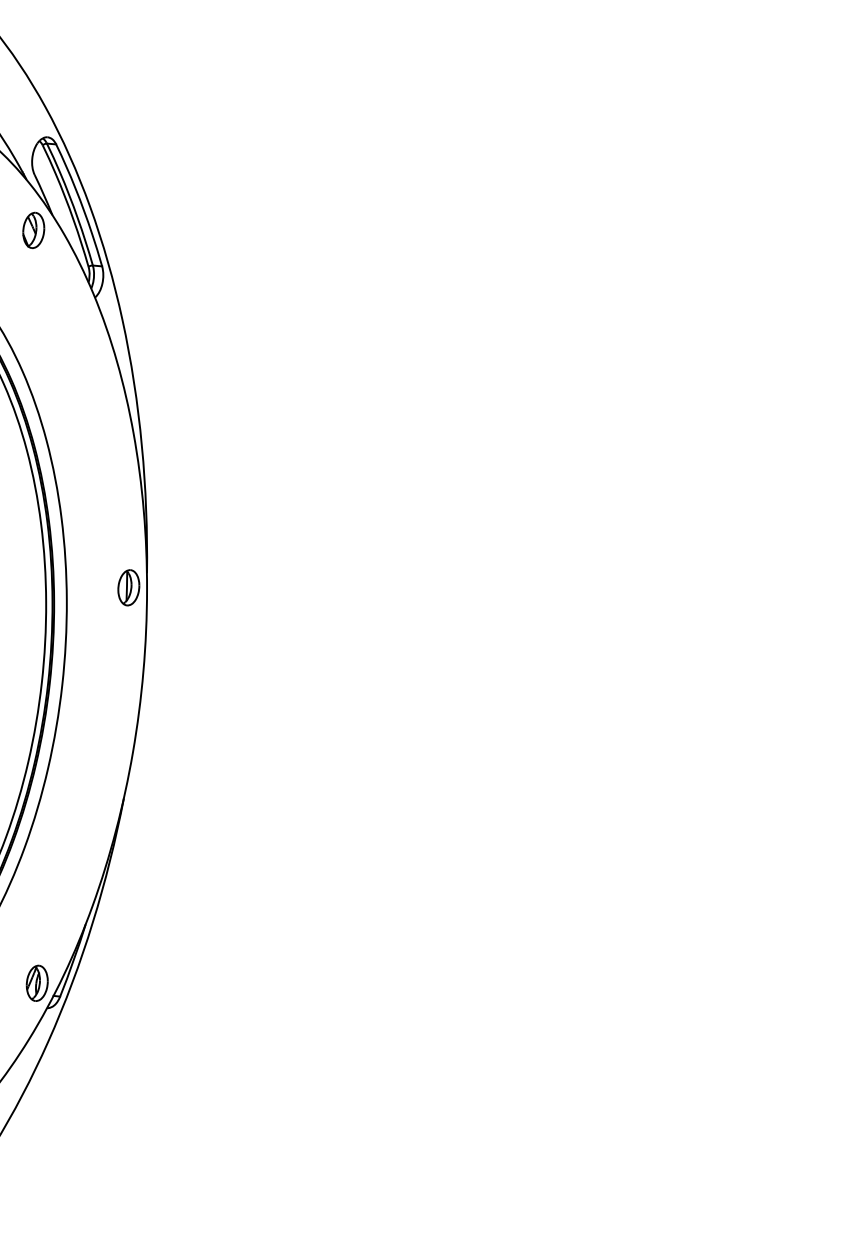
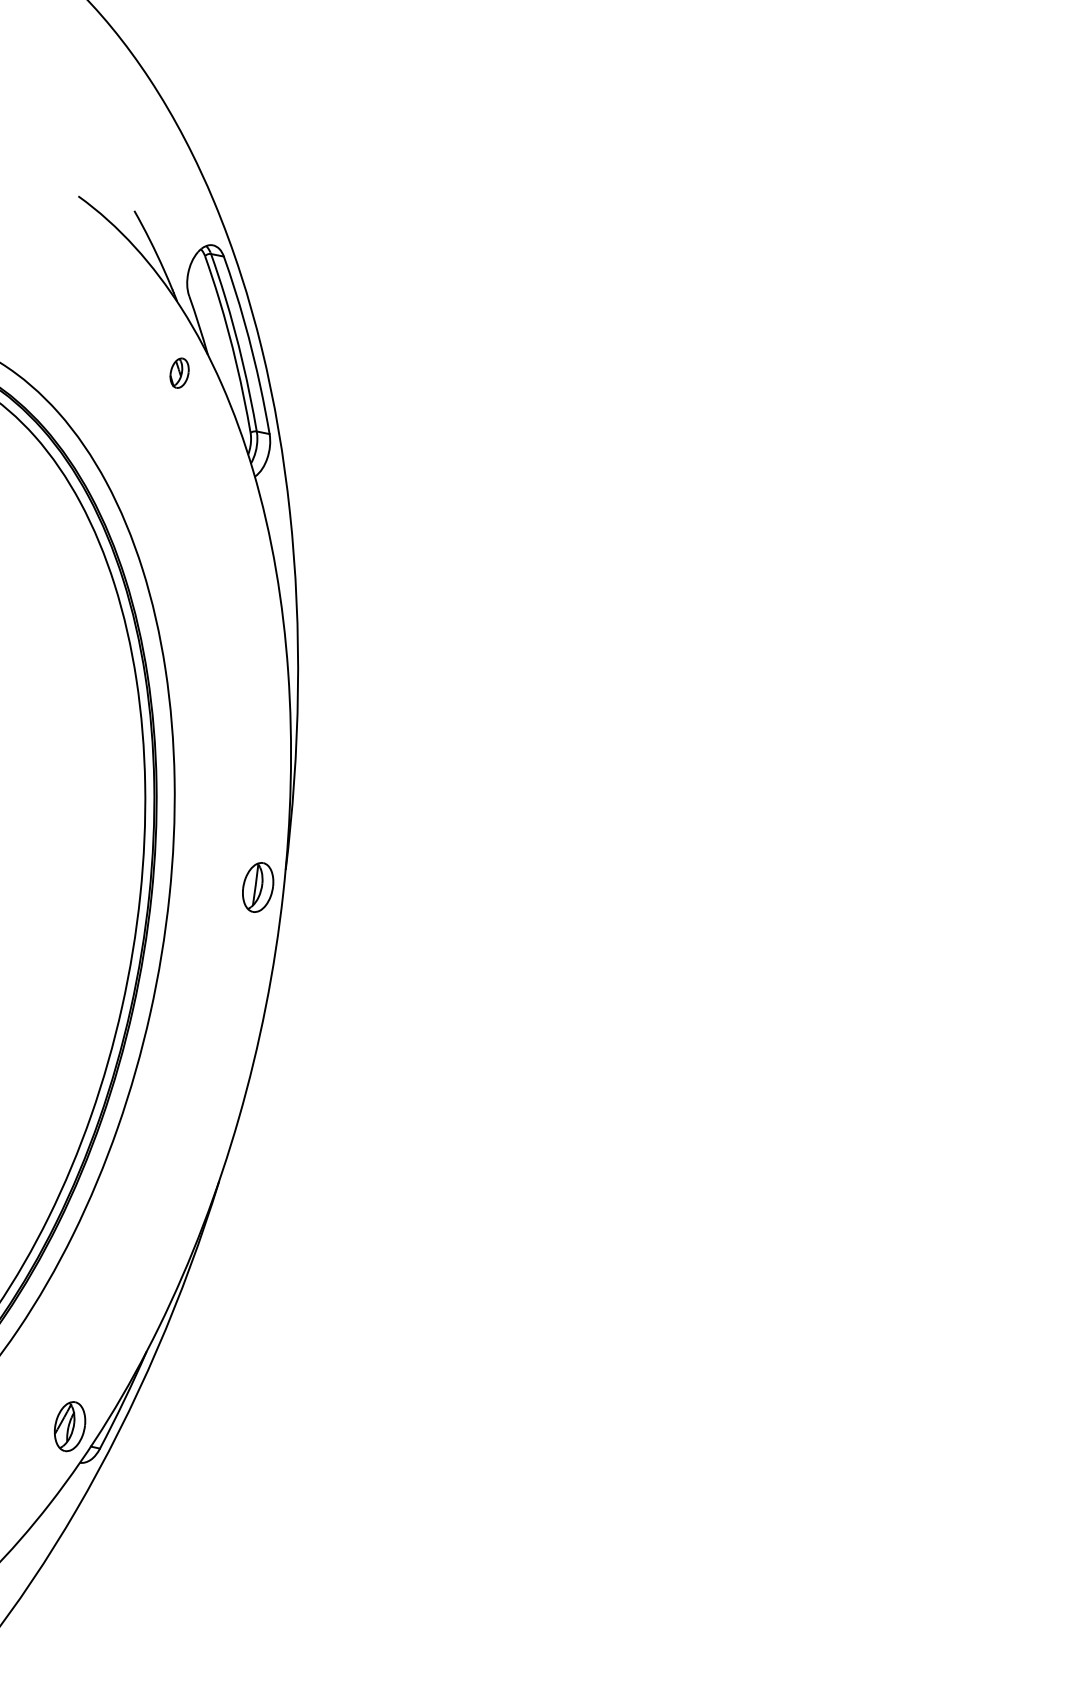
part: (33, 229) -> (179, 372), size x0.6

